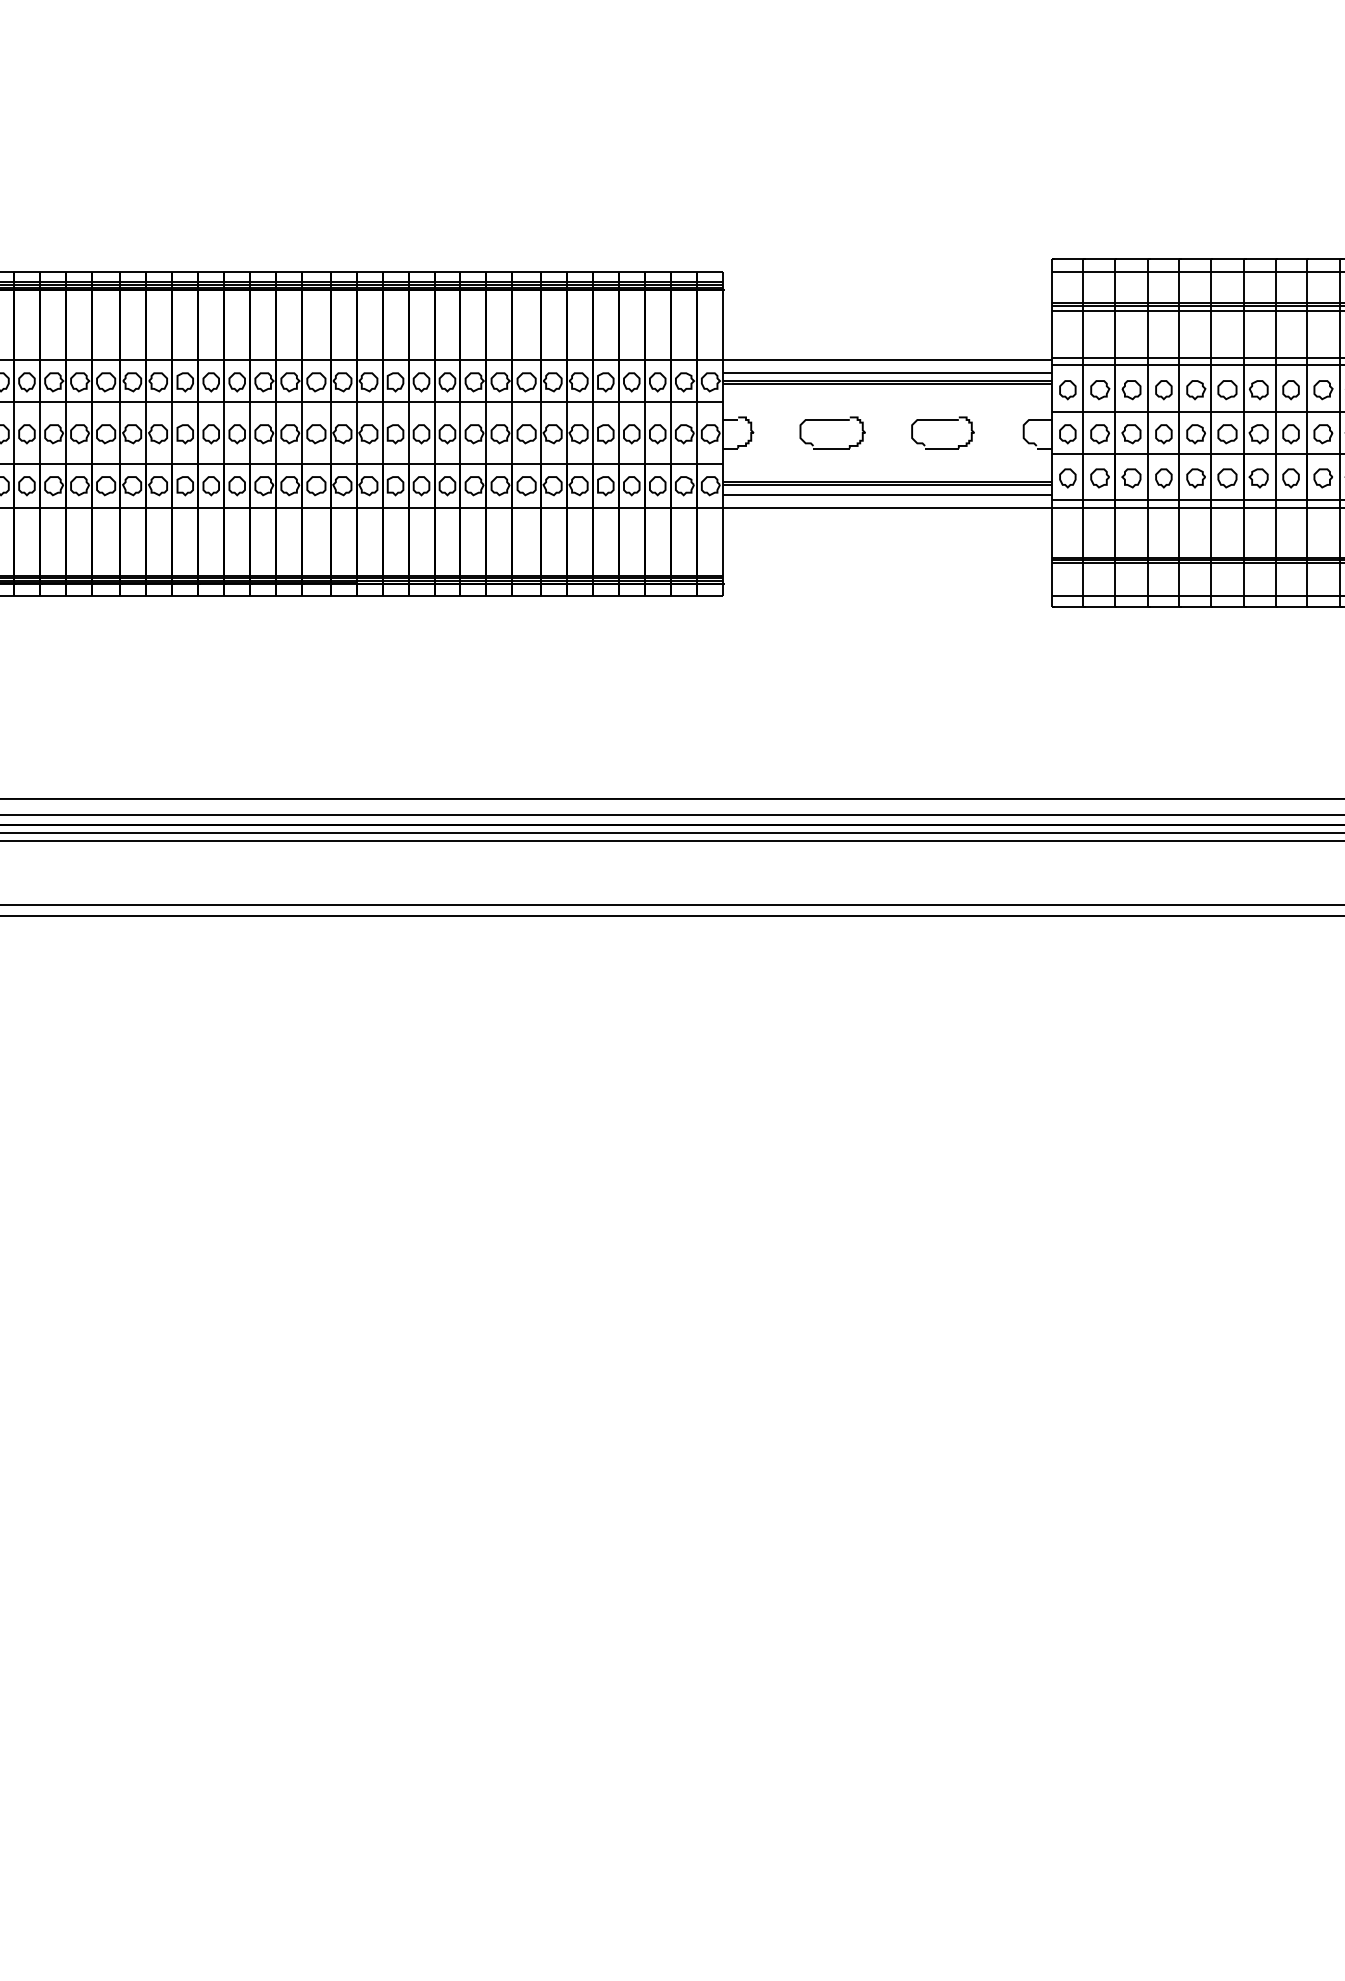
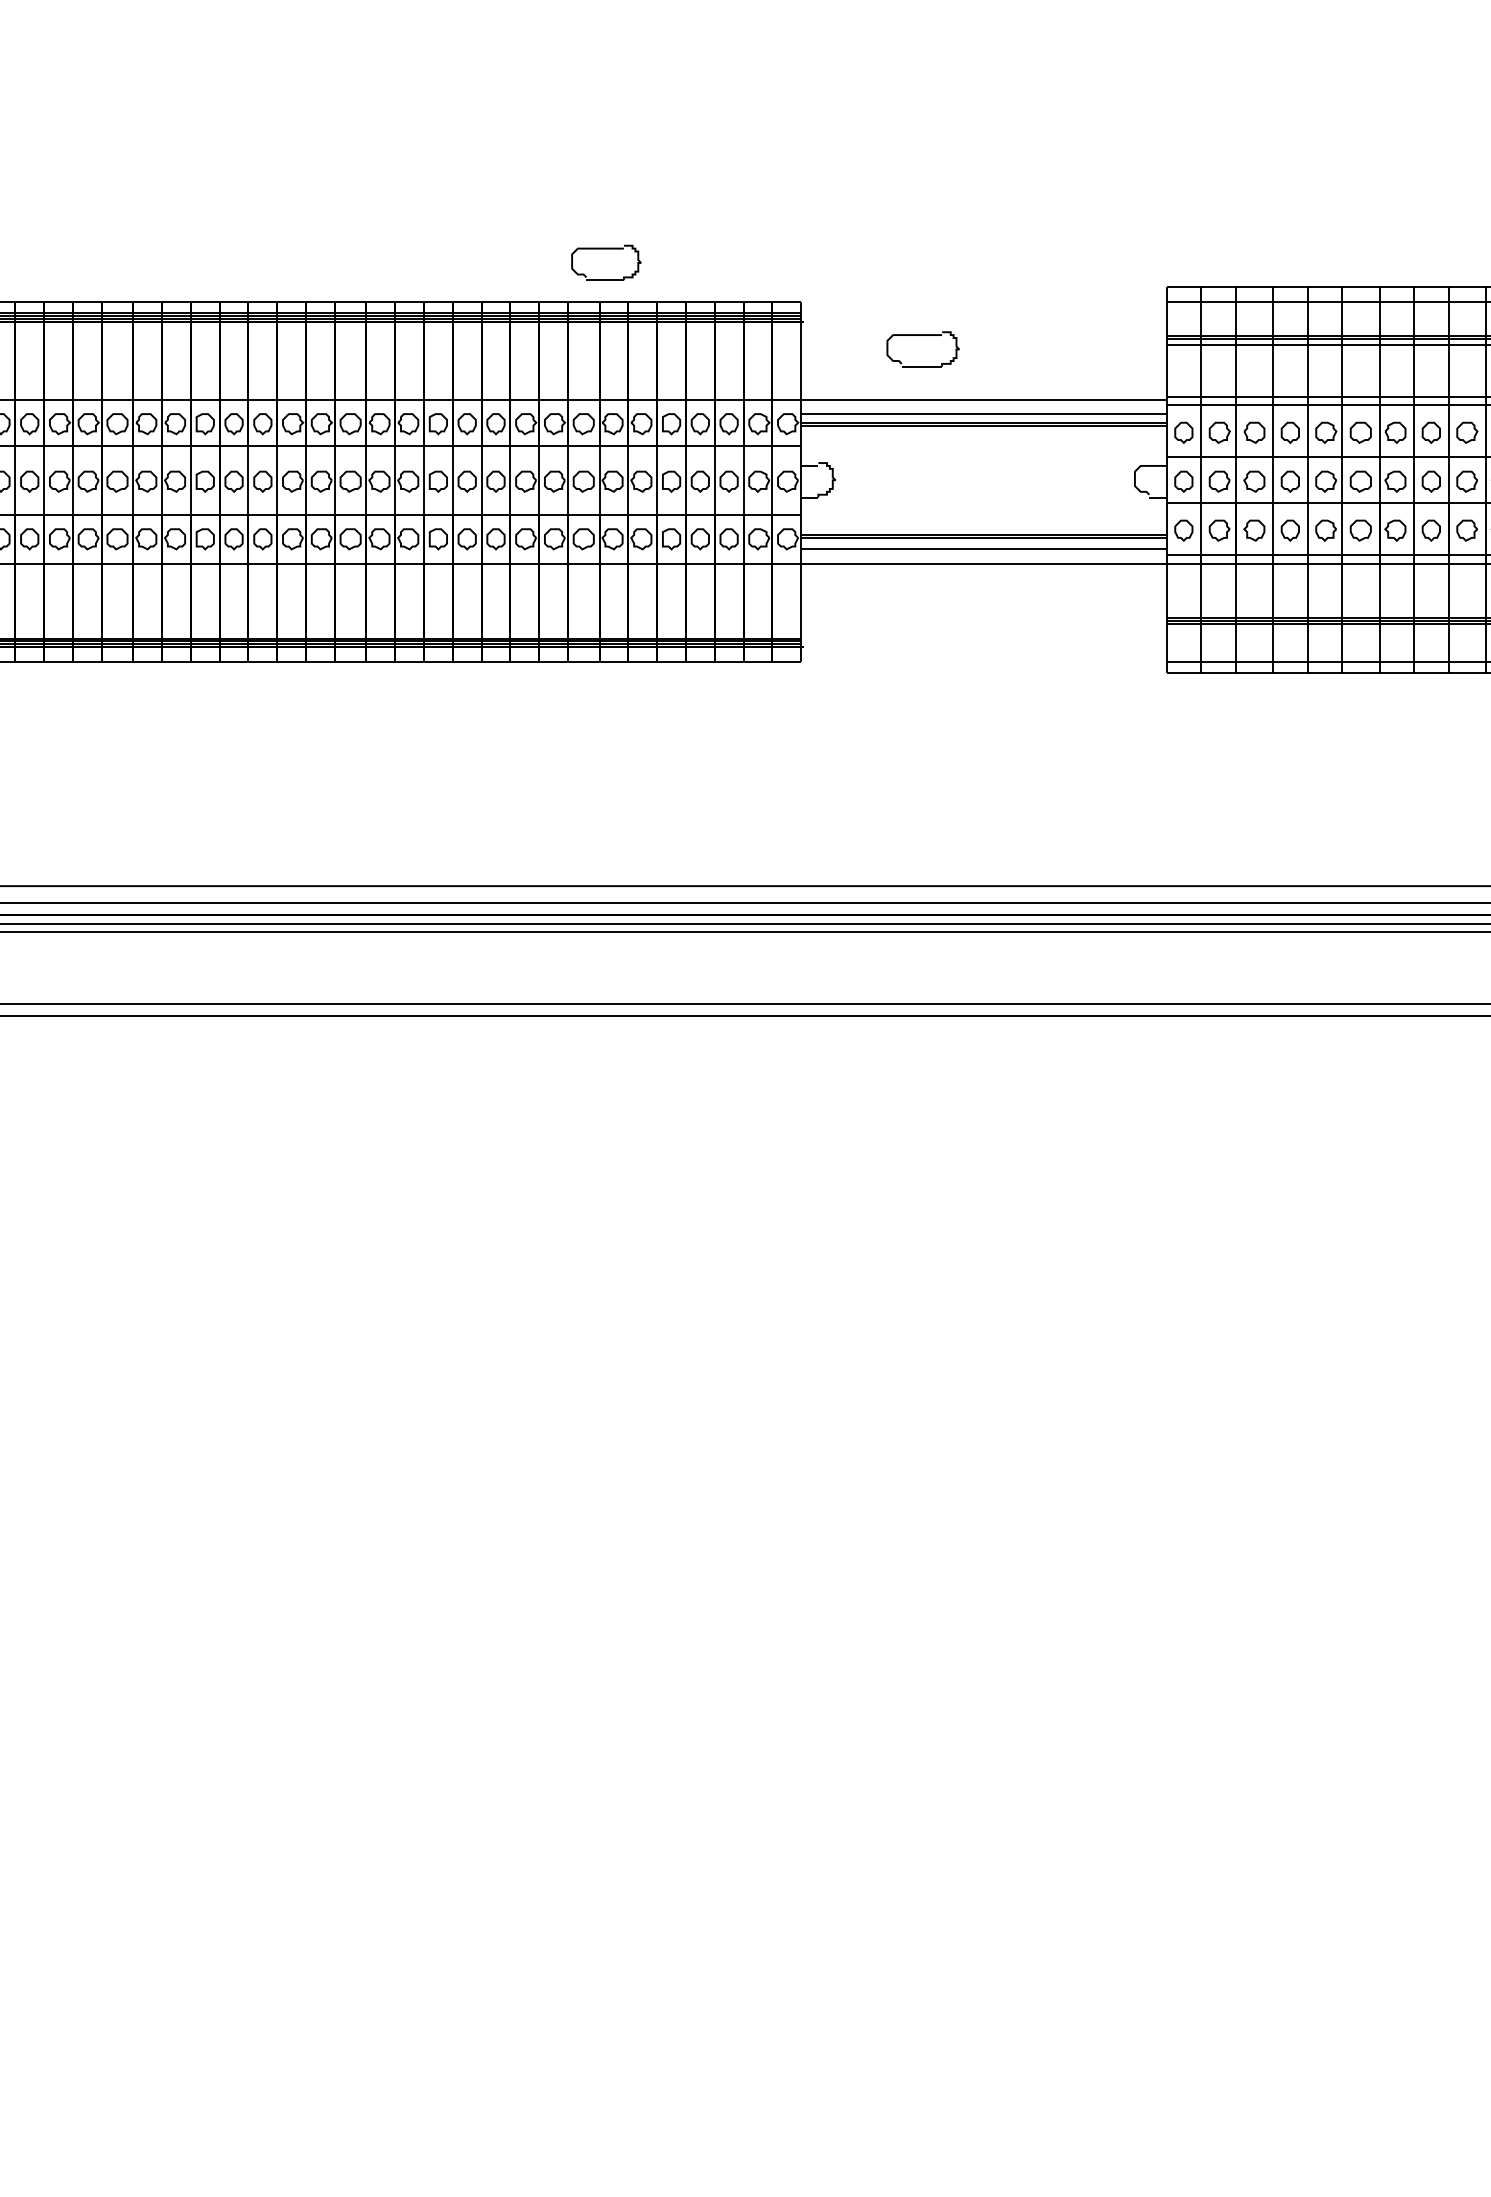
part: (832, 420) -> (922, 335), moved
part: (942, 420) -> (605, 249), moved

